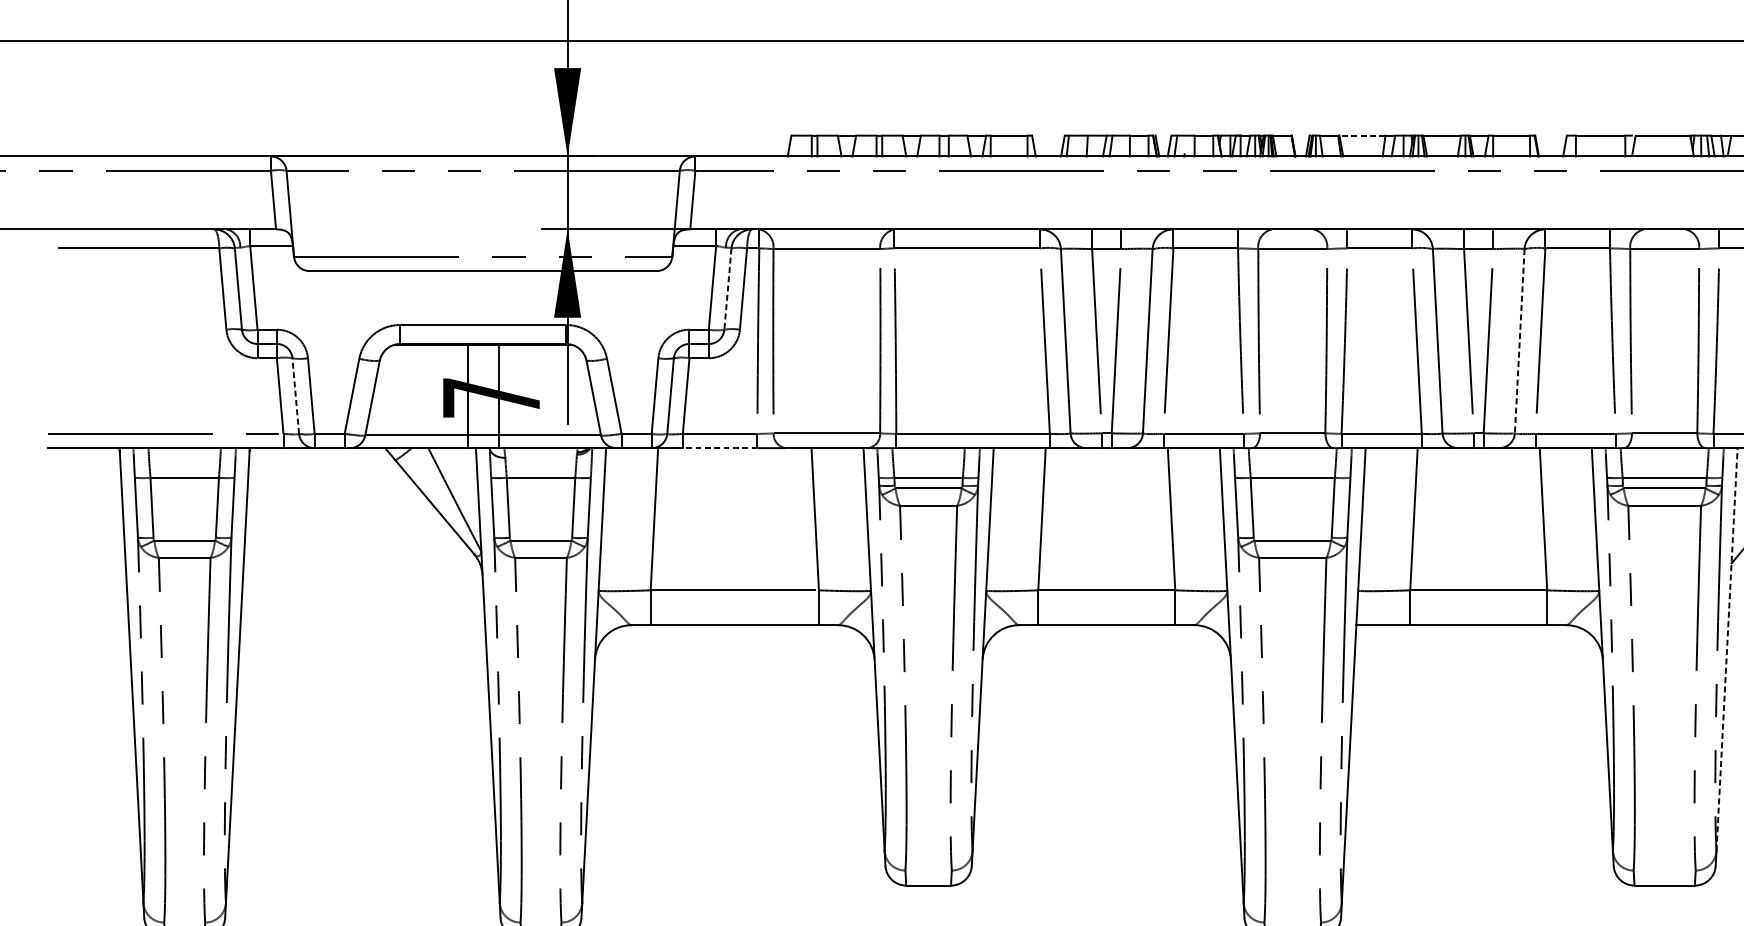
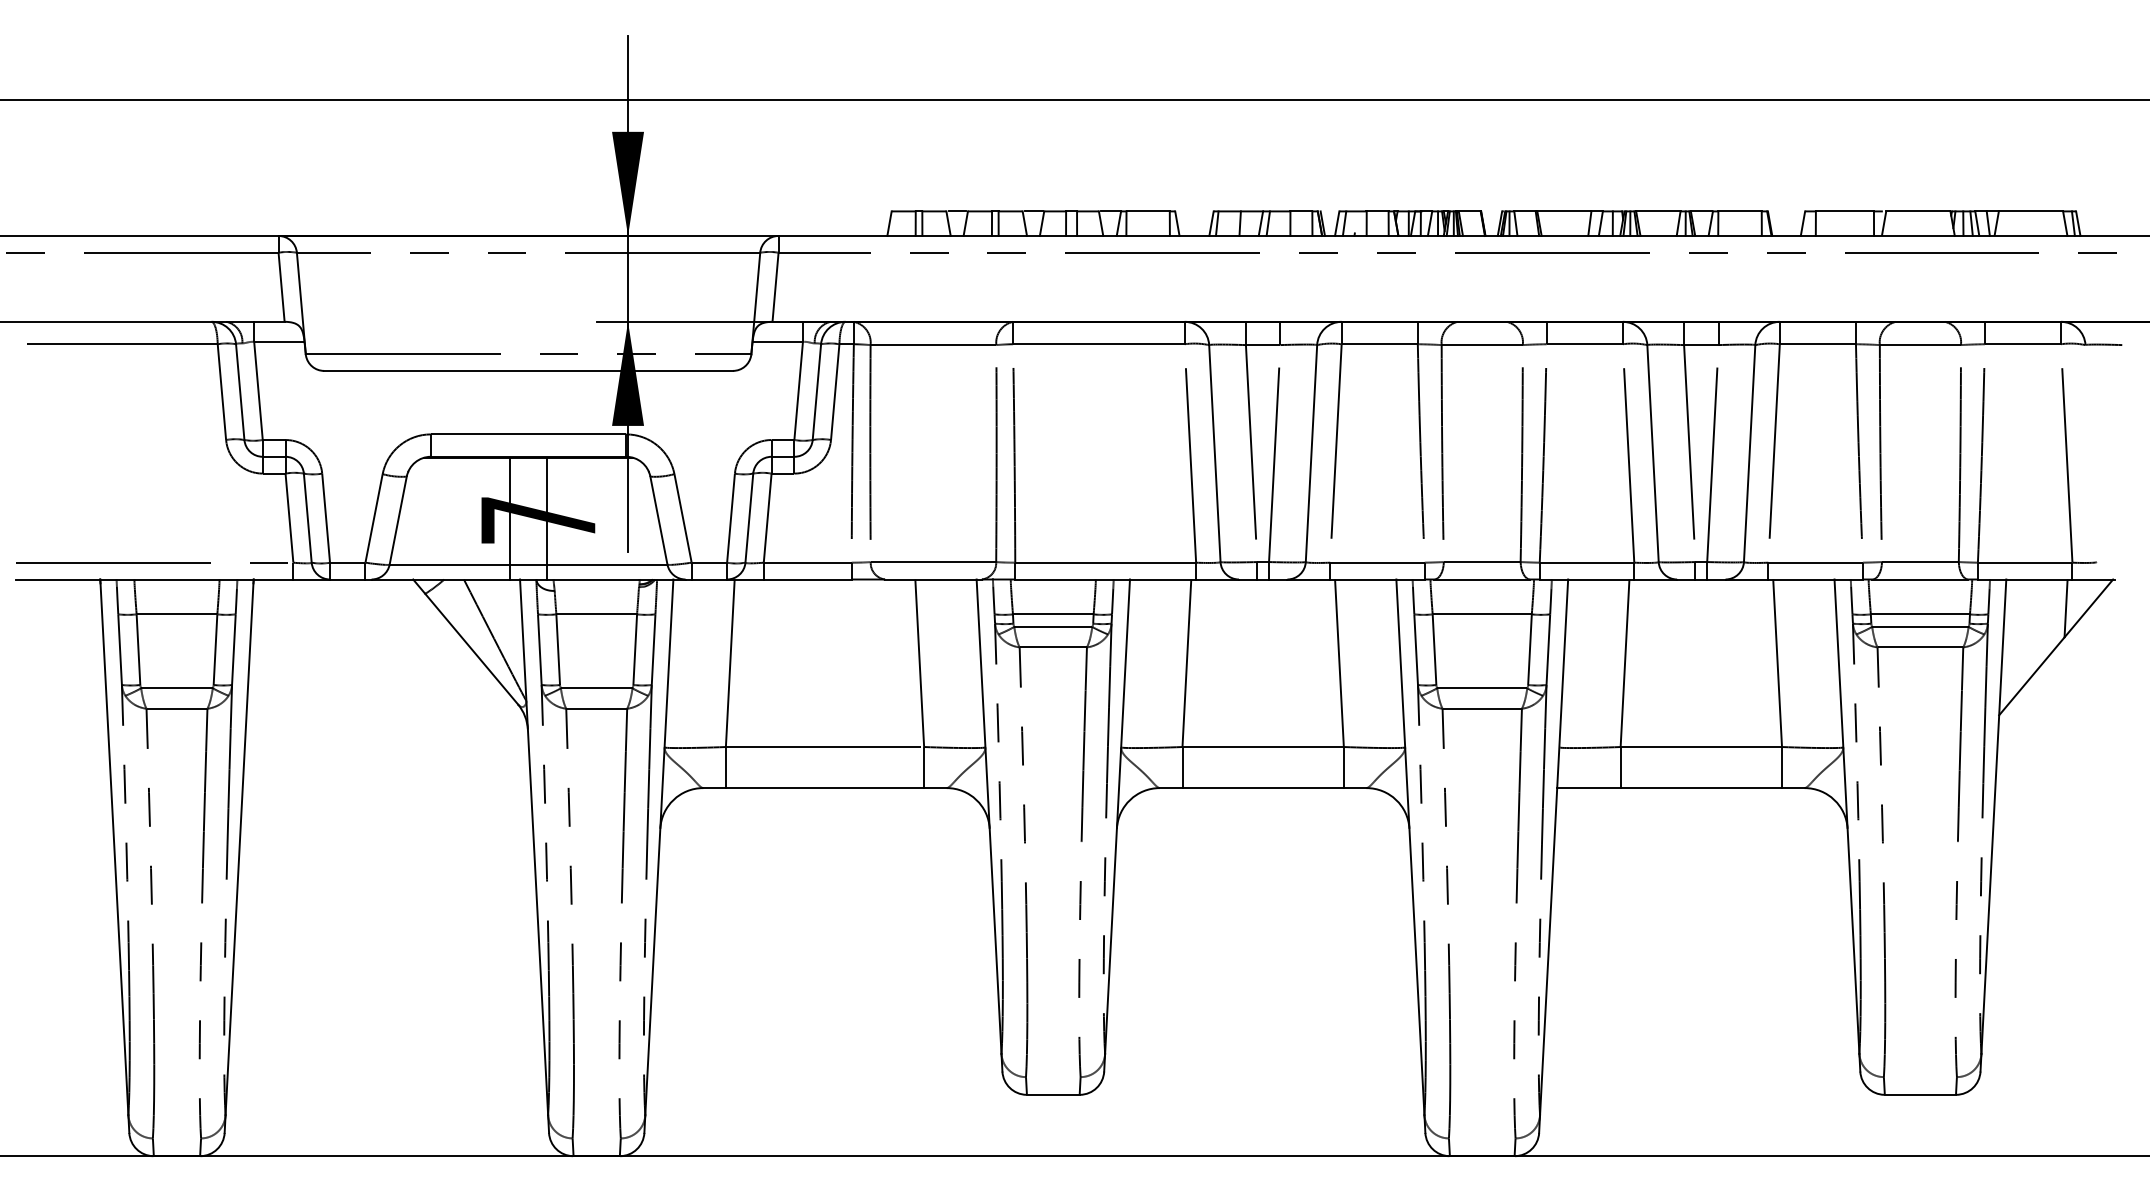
line: (1361, 135) -> (1563, 211), dashed -> solid
line: (727, 289) -> (816, 392), dashed -> solid
line: (1519, 341) -> (1749, 453), dashed -> solid
line: (295, 396) -> (307, 518), dashed -> solid
line: (719, 448) -> (807, 579), dashed -> solid
line: (1726, 649) -> (1993, 816), dashed -> solid

